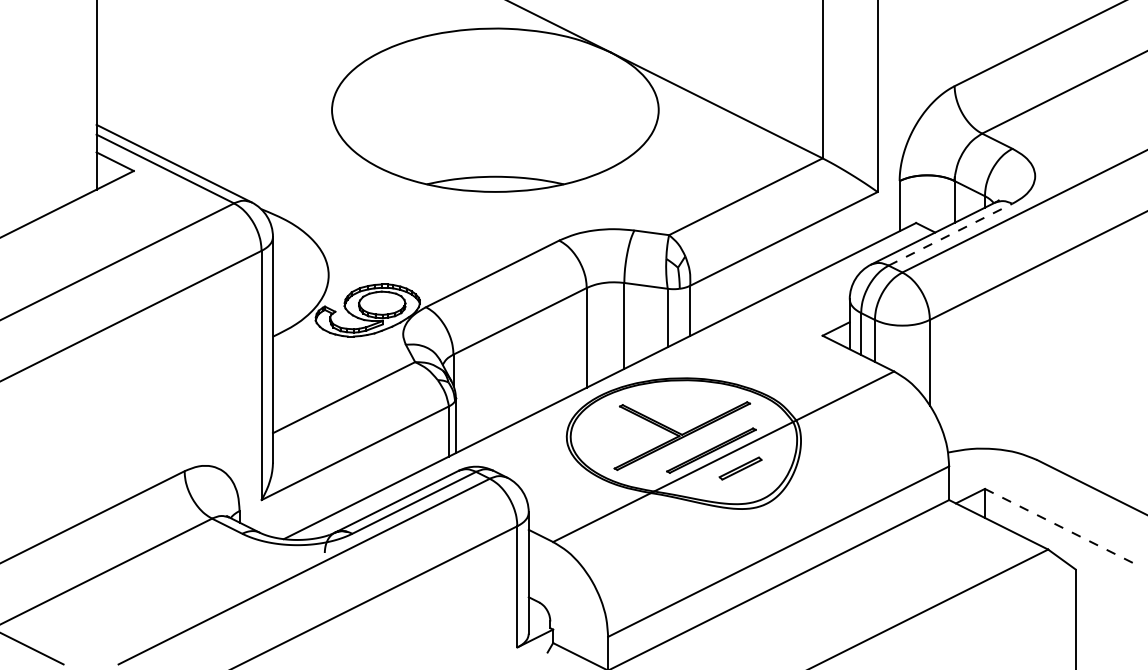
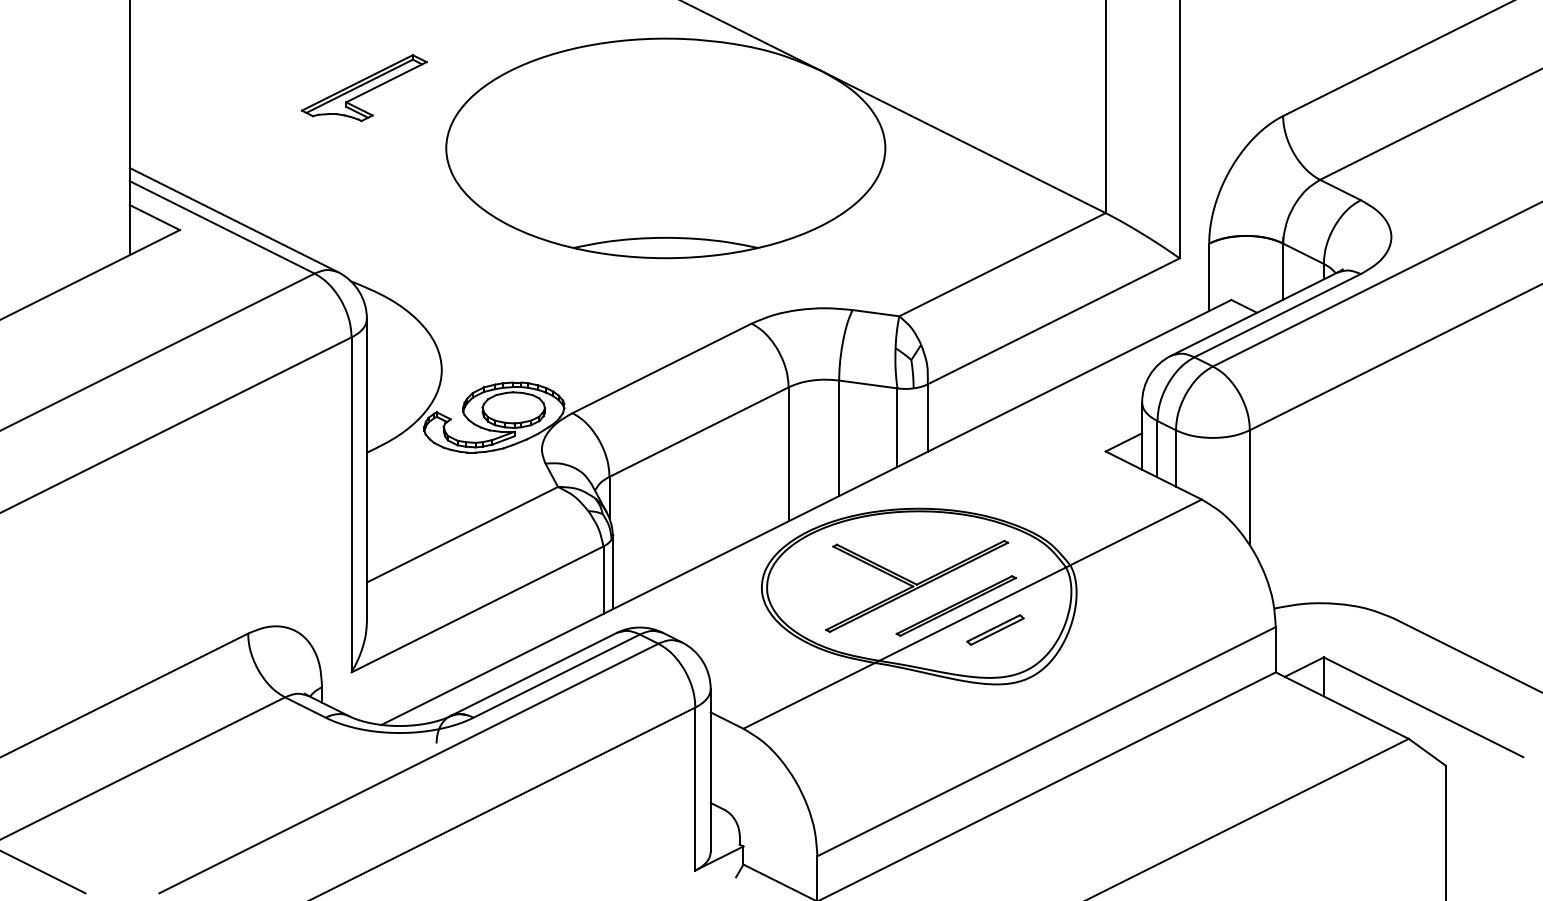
part: (270, 64) -> (363, 86), added
line: (950, 234) -> (1277, 315), dashed -> solid
line: (1059, 526) -> (1424, 707), dashed -> solid

